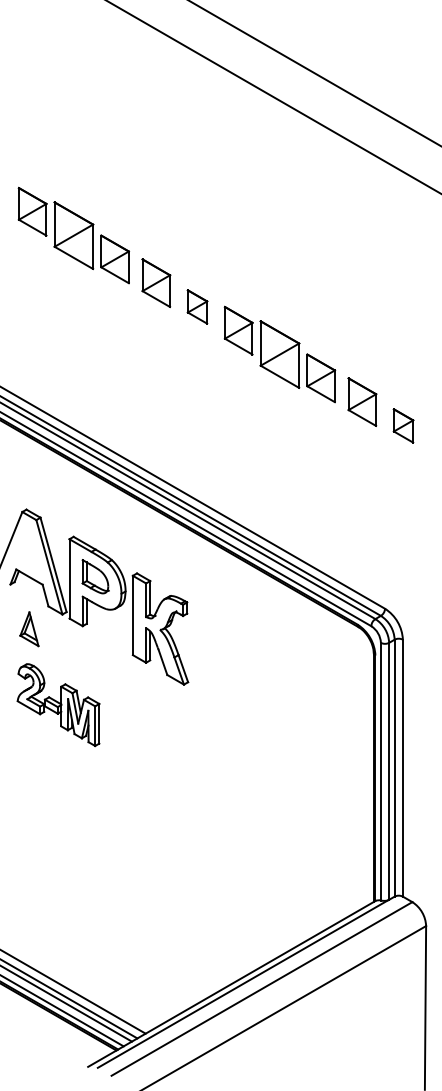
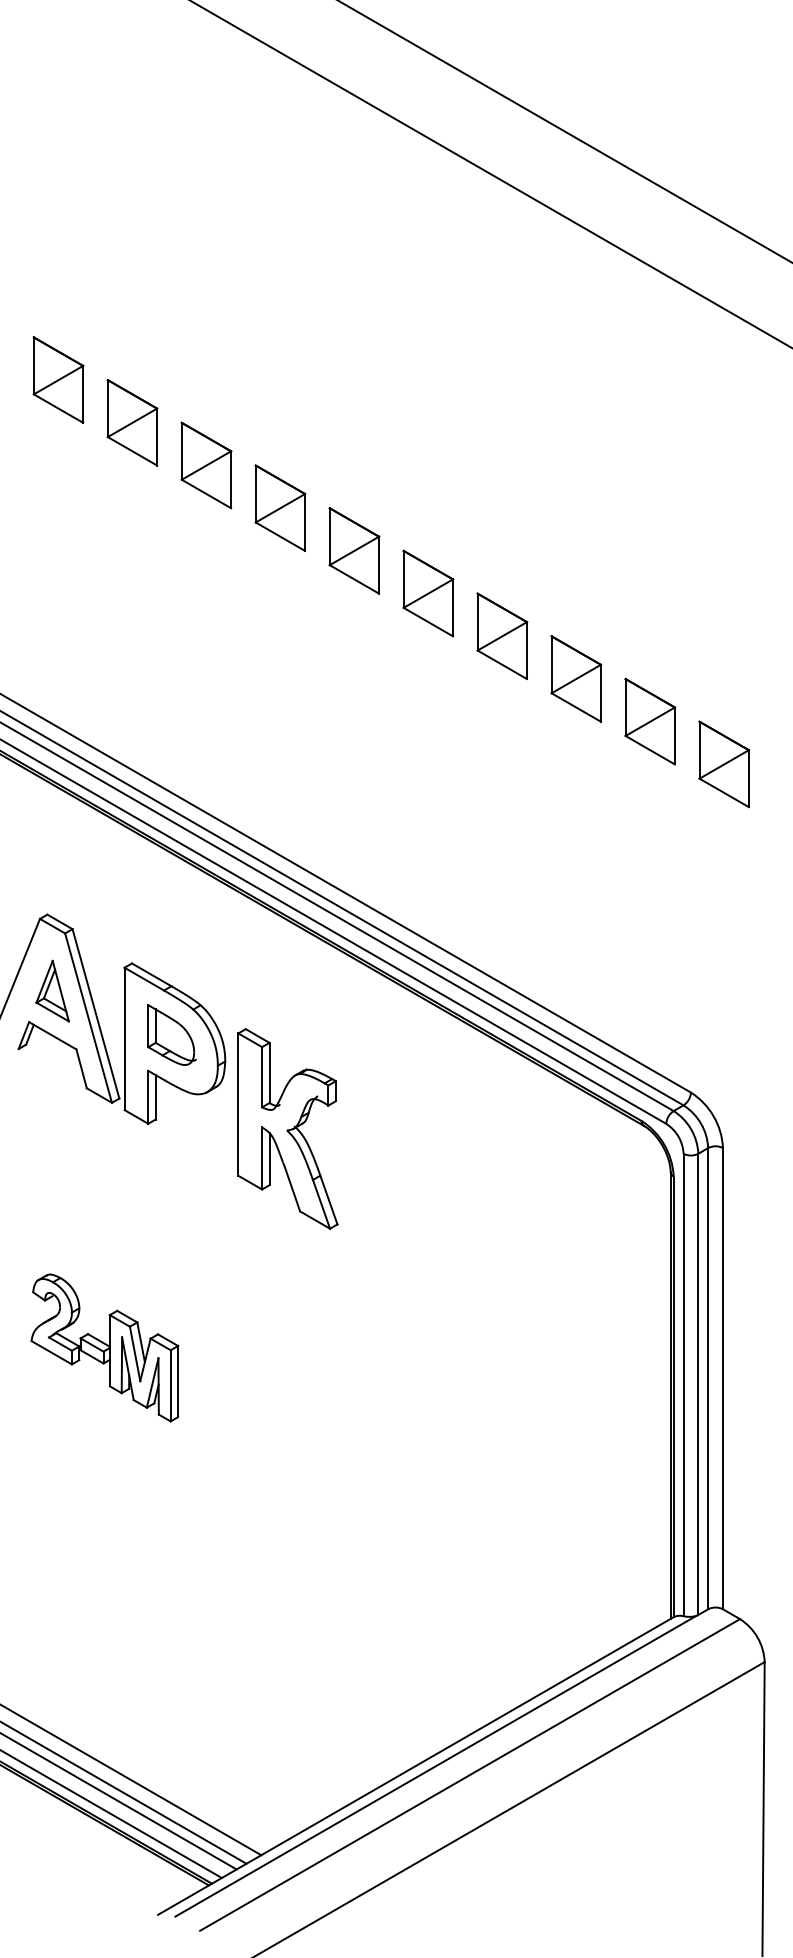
part: (73, 235) -> (131, 422), size x0.71
part: (197, 306) -> (354, 550), size x1.43
part: (279, 354) -> (501, 636), size x0.71
part: (403, 425) -> (724, 763), size x1.43
part: (29, 629) -> (52, 991), moved
part: (58, 705) -> (104, 1348), moved

